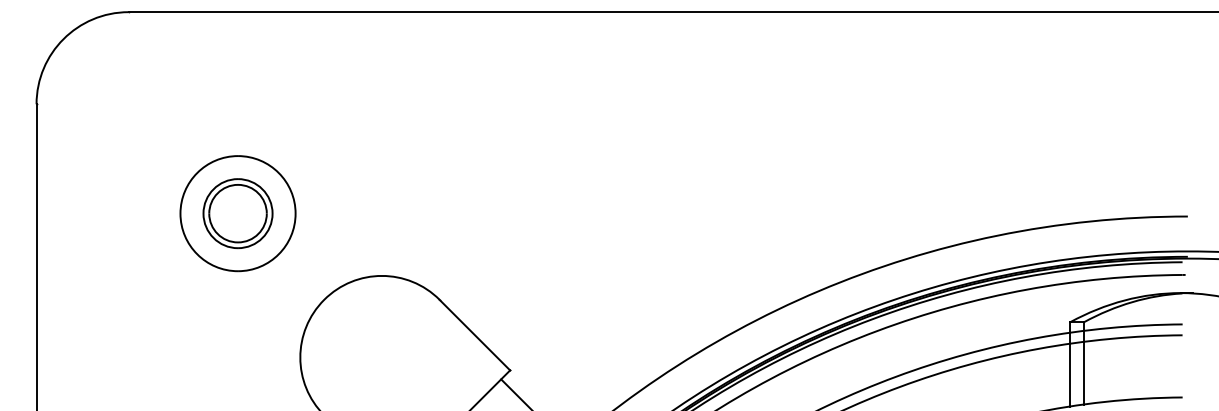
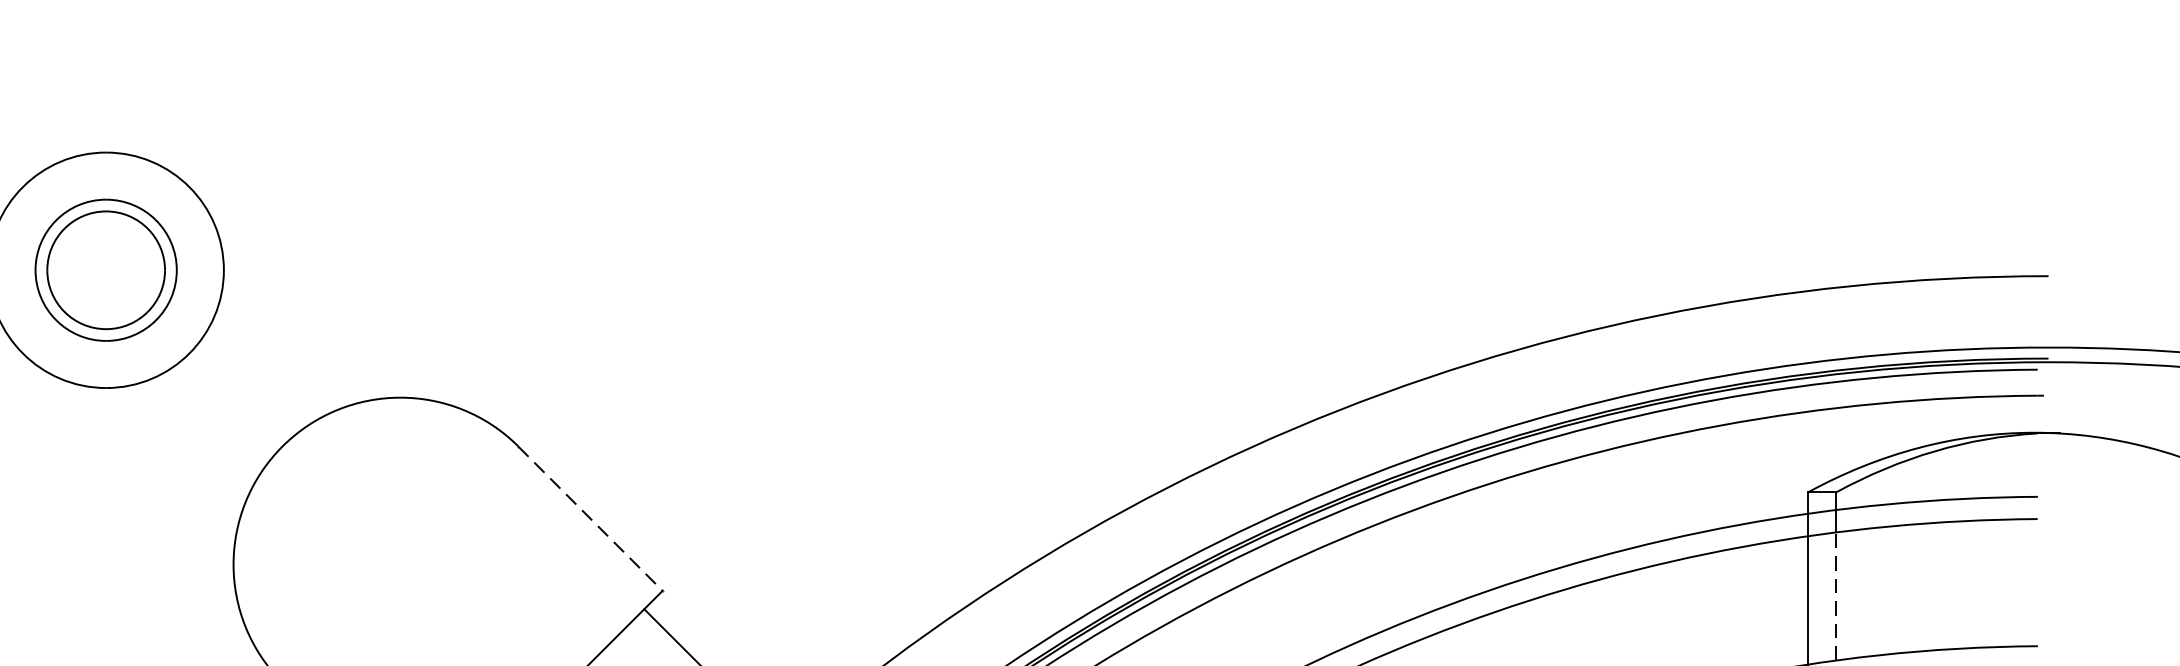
line: (474, 335) -> (589, 519), solid -> dashed
line: (1084, 372) -> (1837, 595), solid -> dashed

